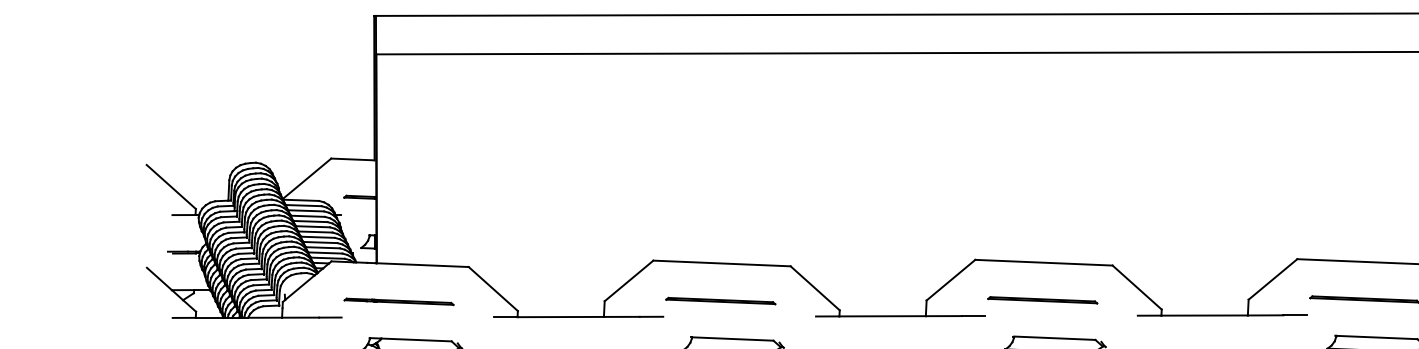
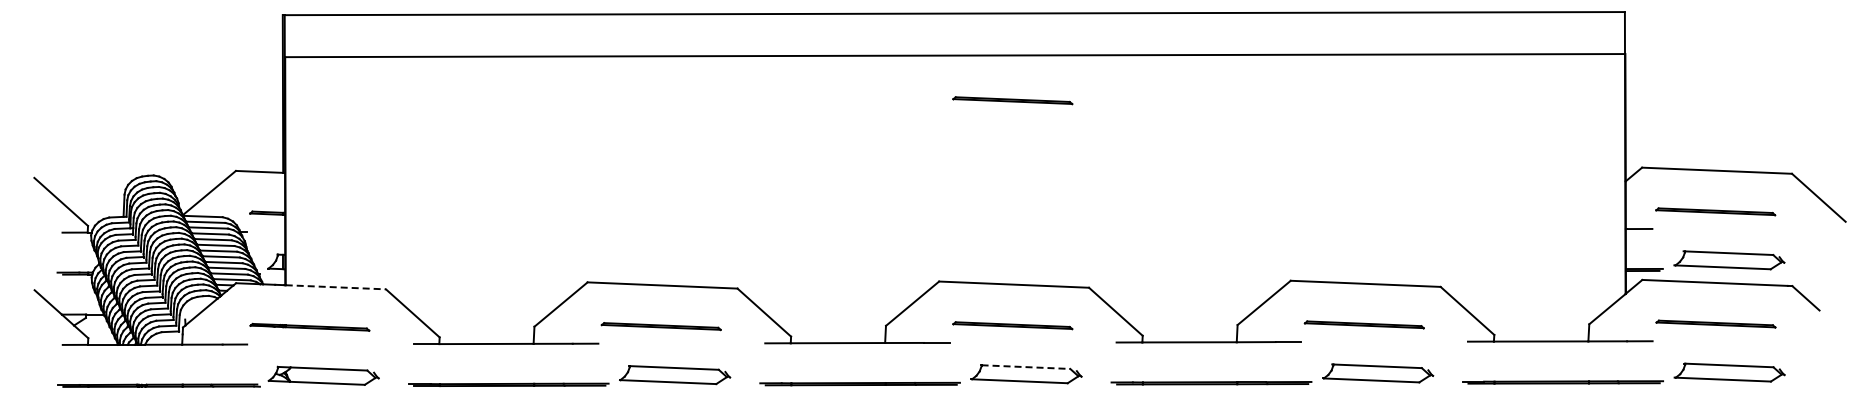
part: (1042, 94) -> (1012, 100), added
line: (423, 265) -> (336, 287), solid -> dashed
line: (1055, 338) -> (1026, 367), solid -> dashed

